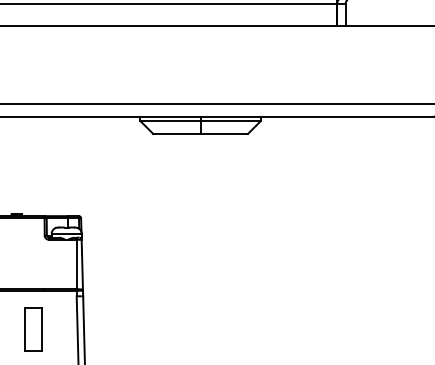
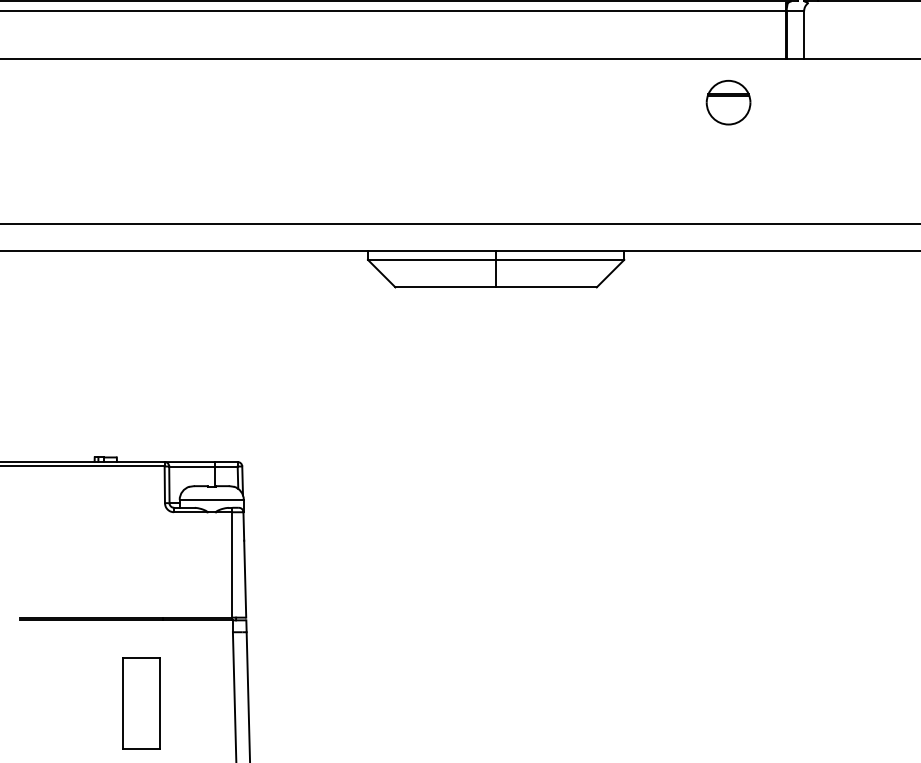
part: (309, 46) -> (727, 101), added

